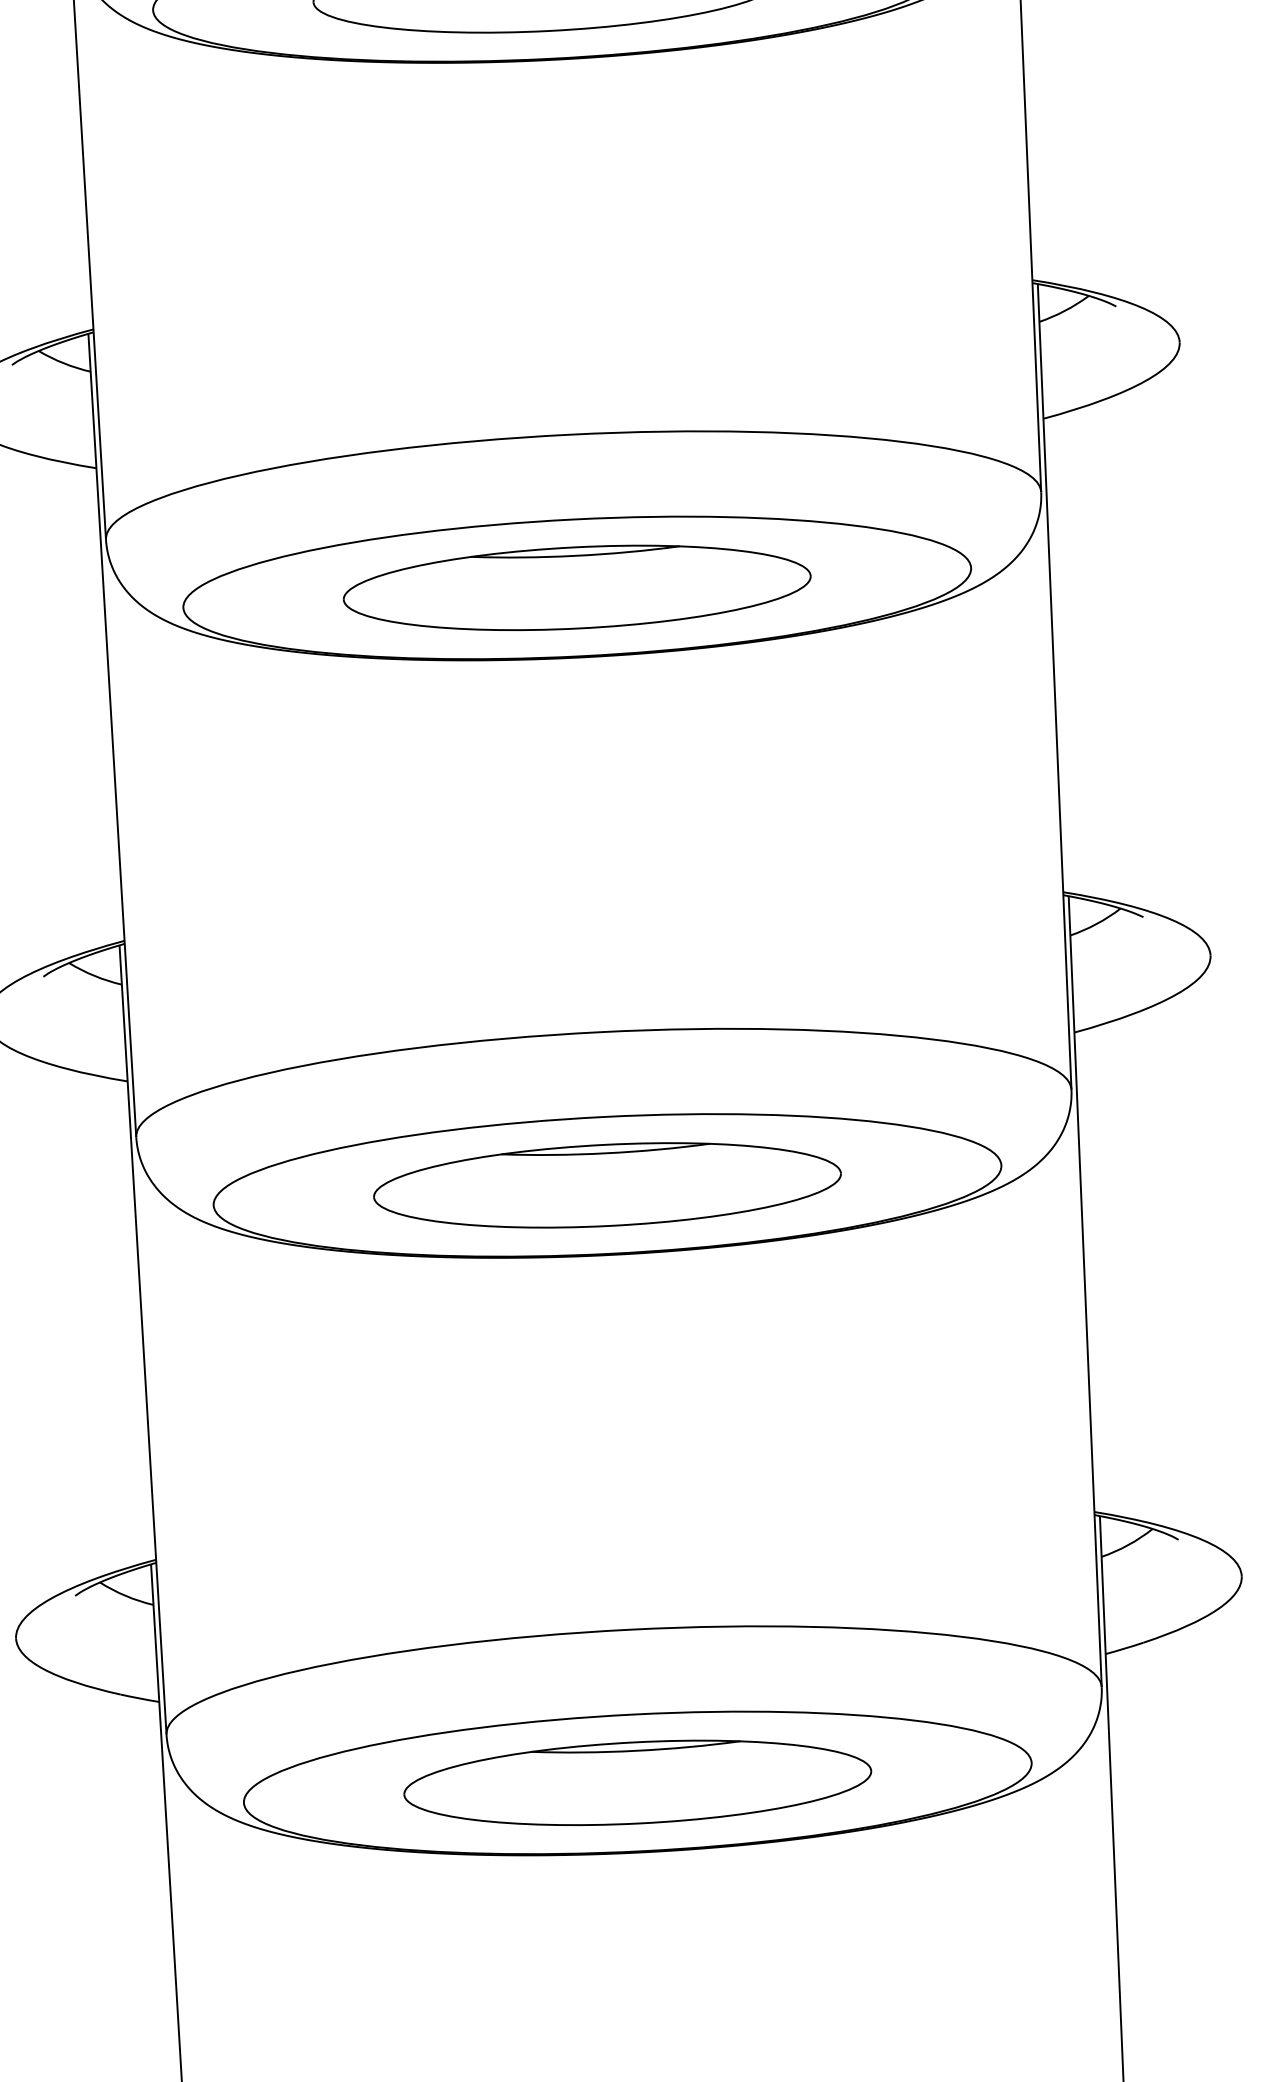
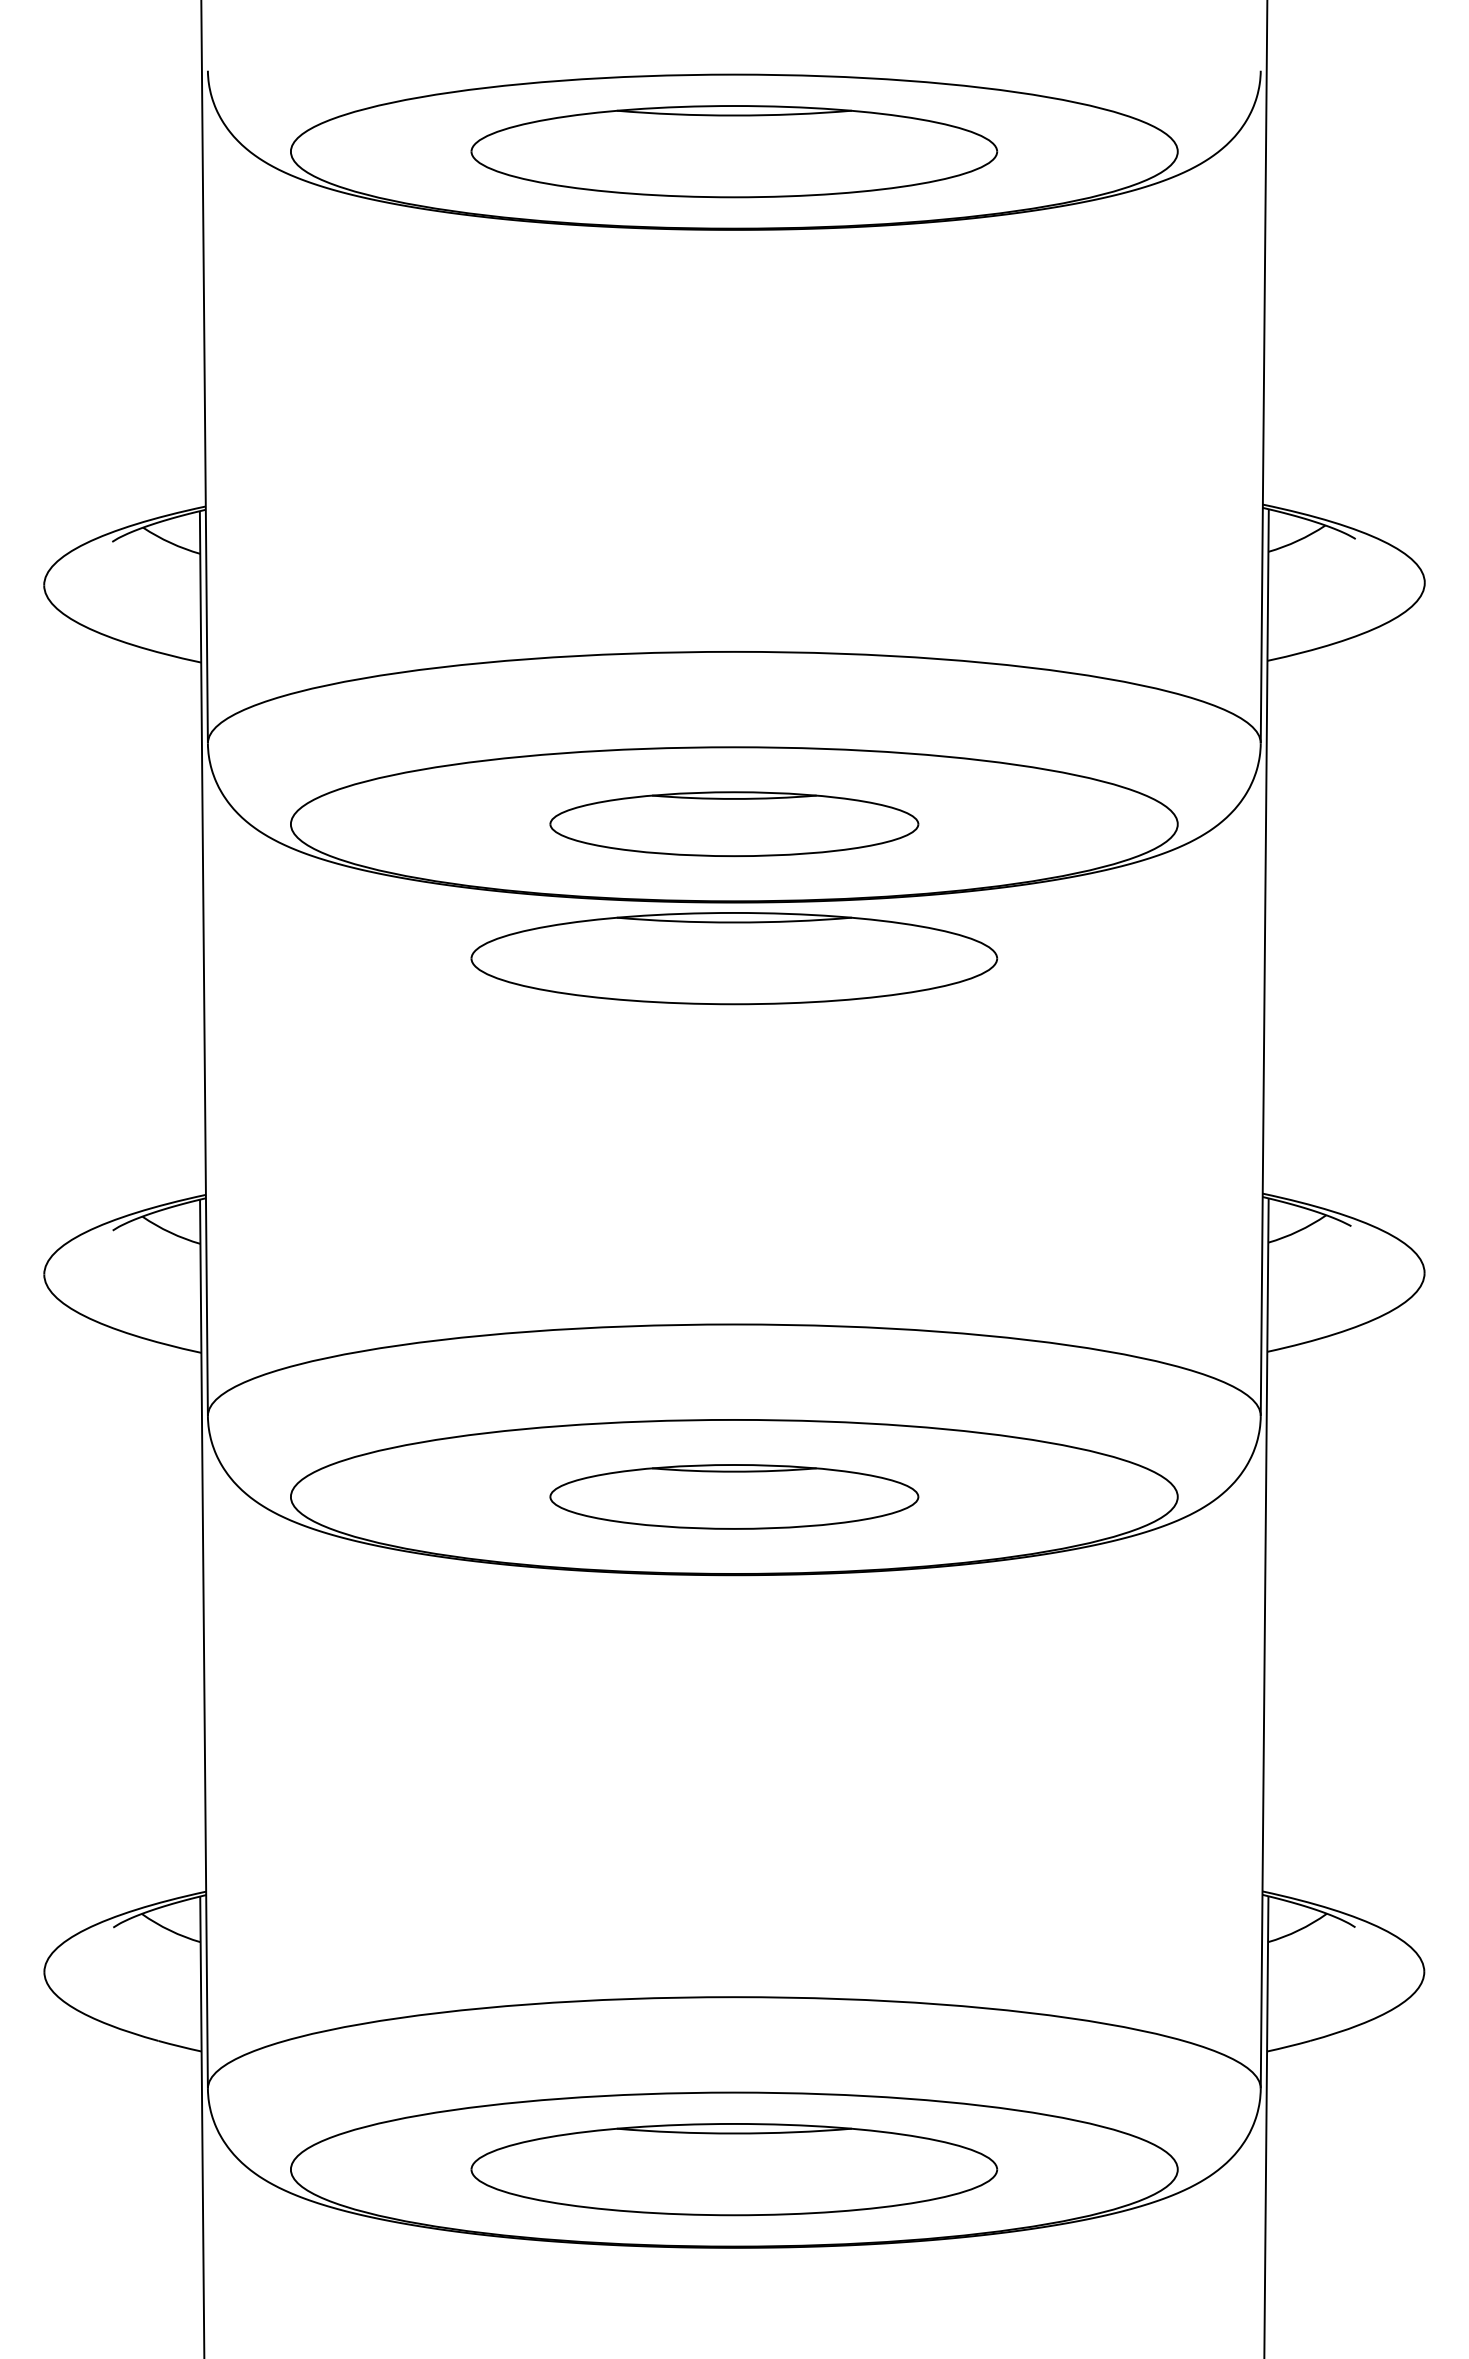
part: (577, 587) -> (734, 823), size x0.7
part: (583, 707) -> (734, 958), added
part: (607, 1185) -> (734, 1496), size x0.7

